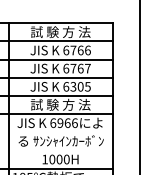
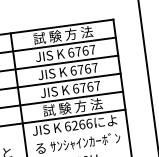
text: (87, 50) -> (92, 49), 6766 -> 6767
text: (80, 86) -> (90, 86), 6305 -> 6767
text: (60, 123) -> (75, 125), 6966 -> 6266

